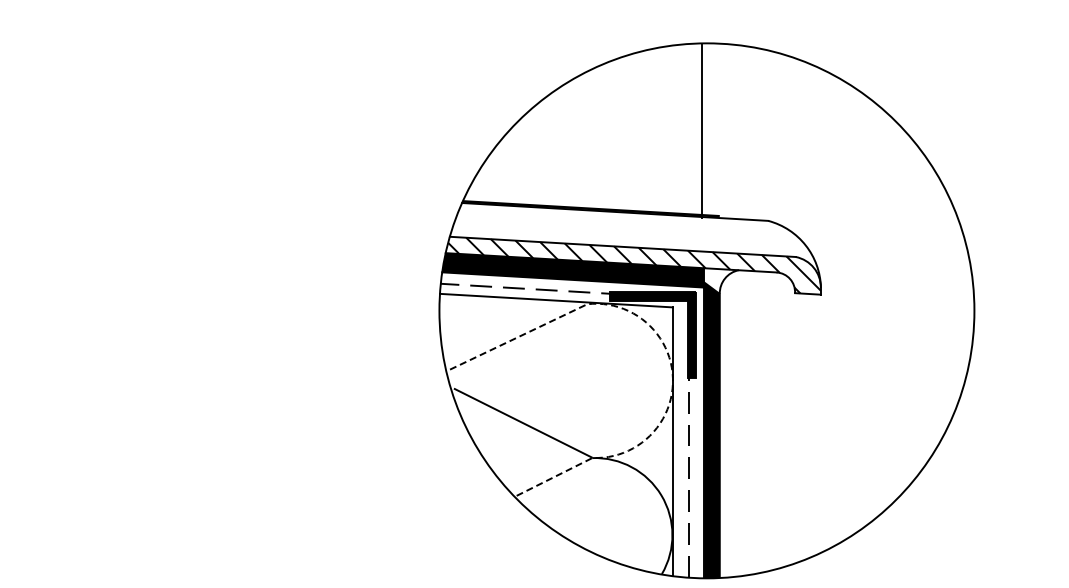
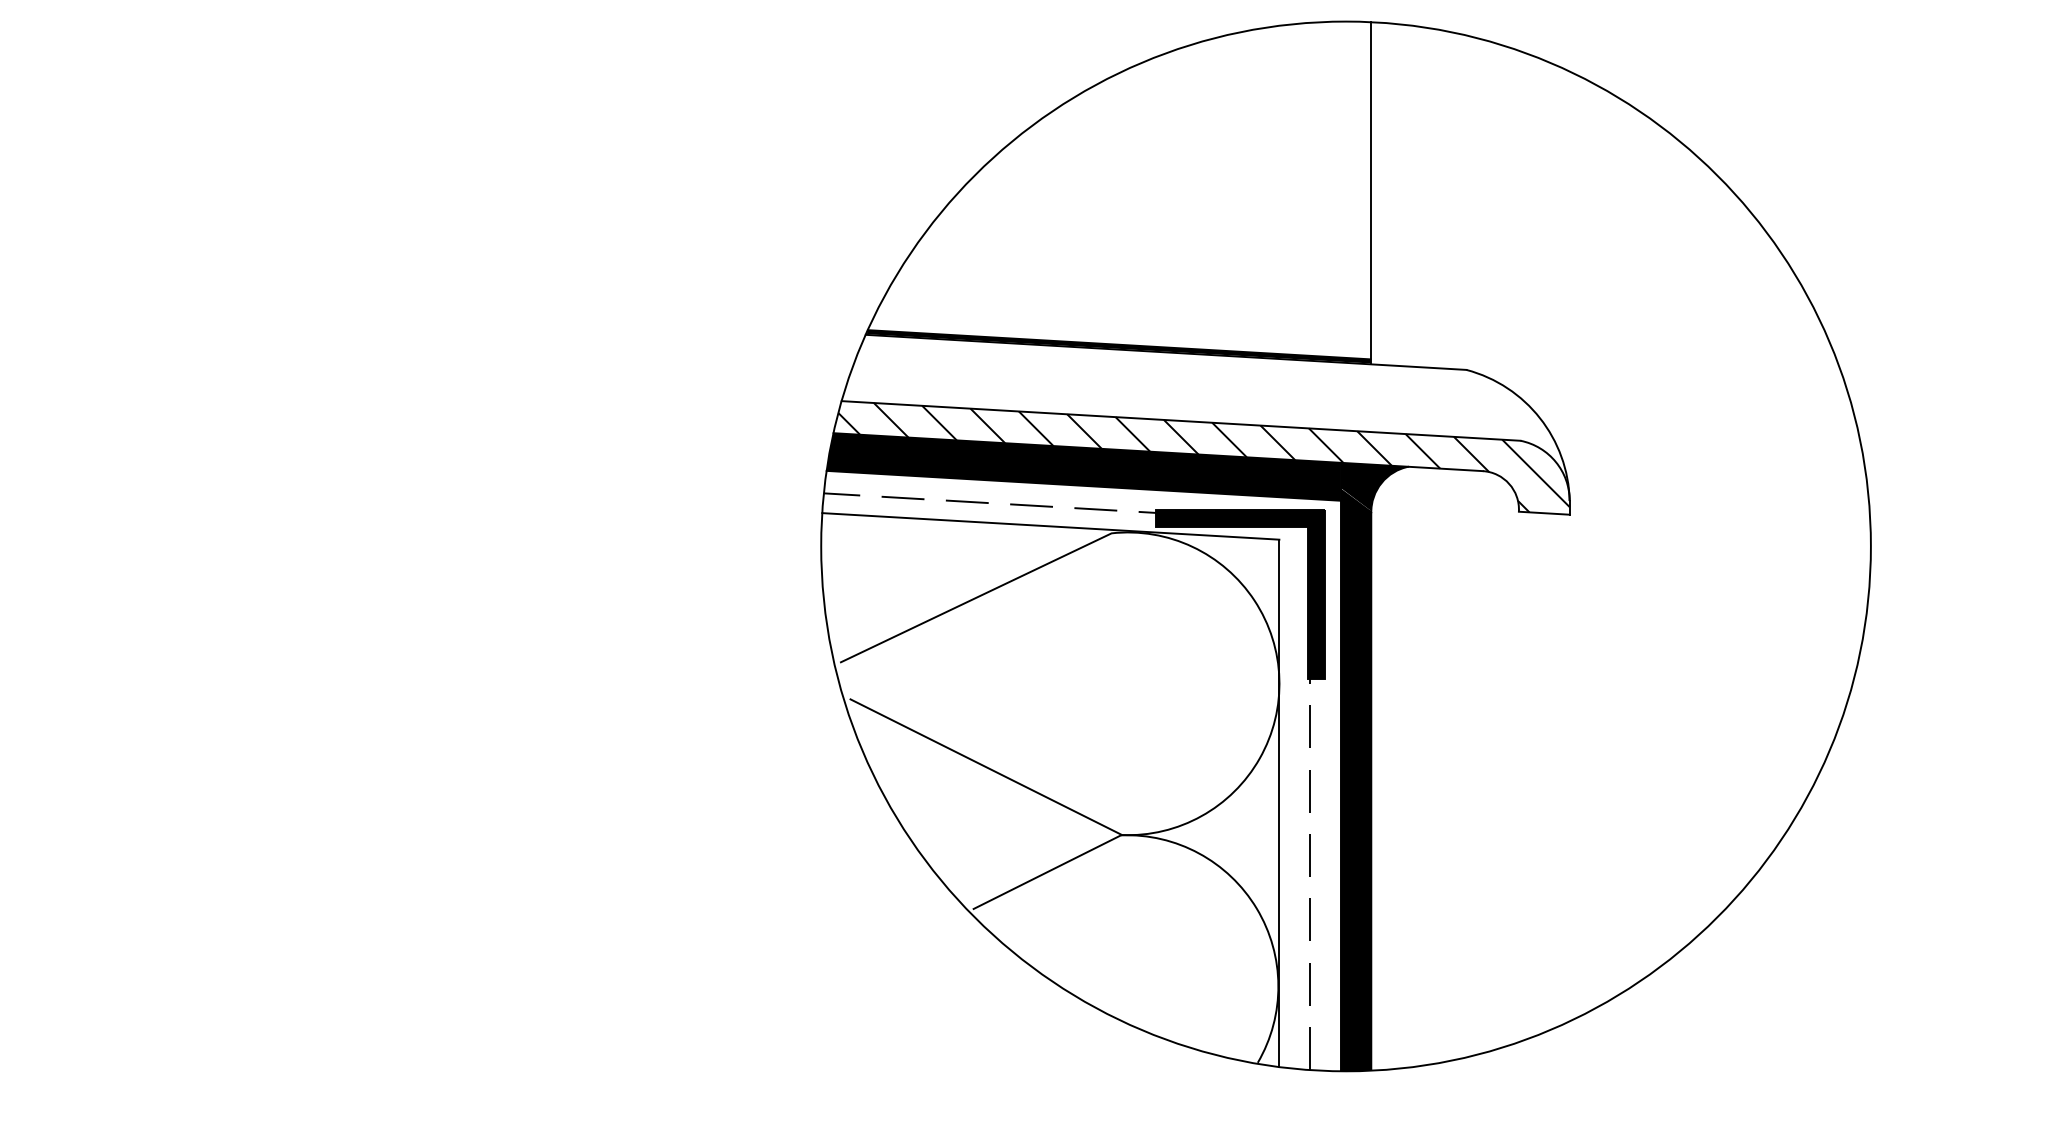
line: (701, 130) -> (1370, 192), moved
fill: (721, 280) -> (1374, 486), added
line: (665, 348) -> (1264, 620), dashed -> solid

